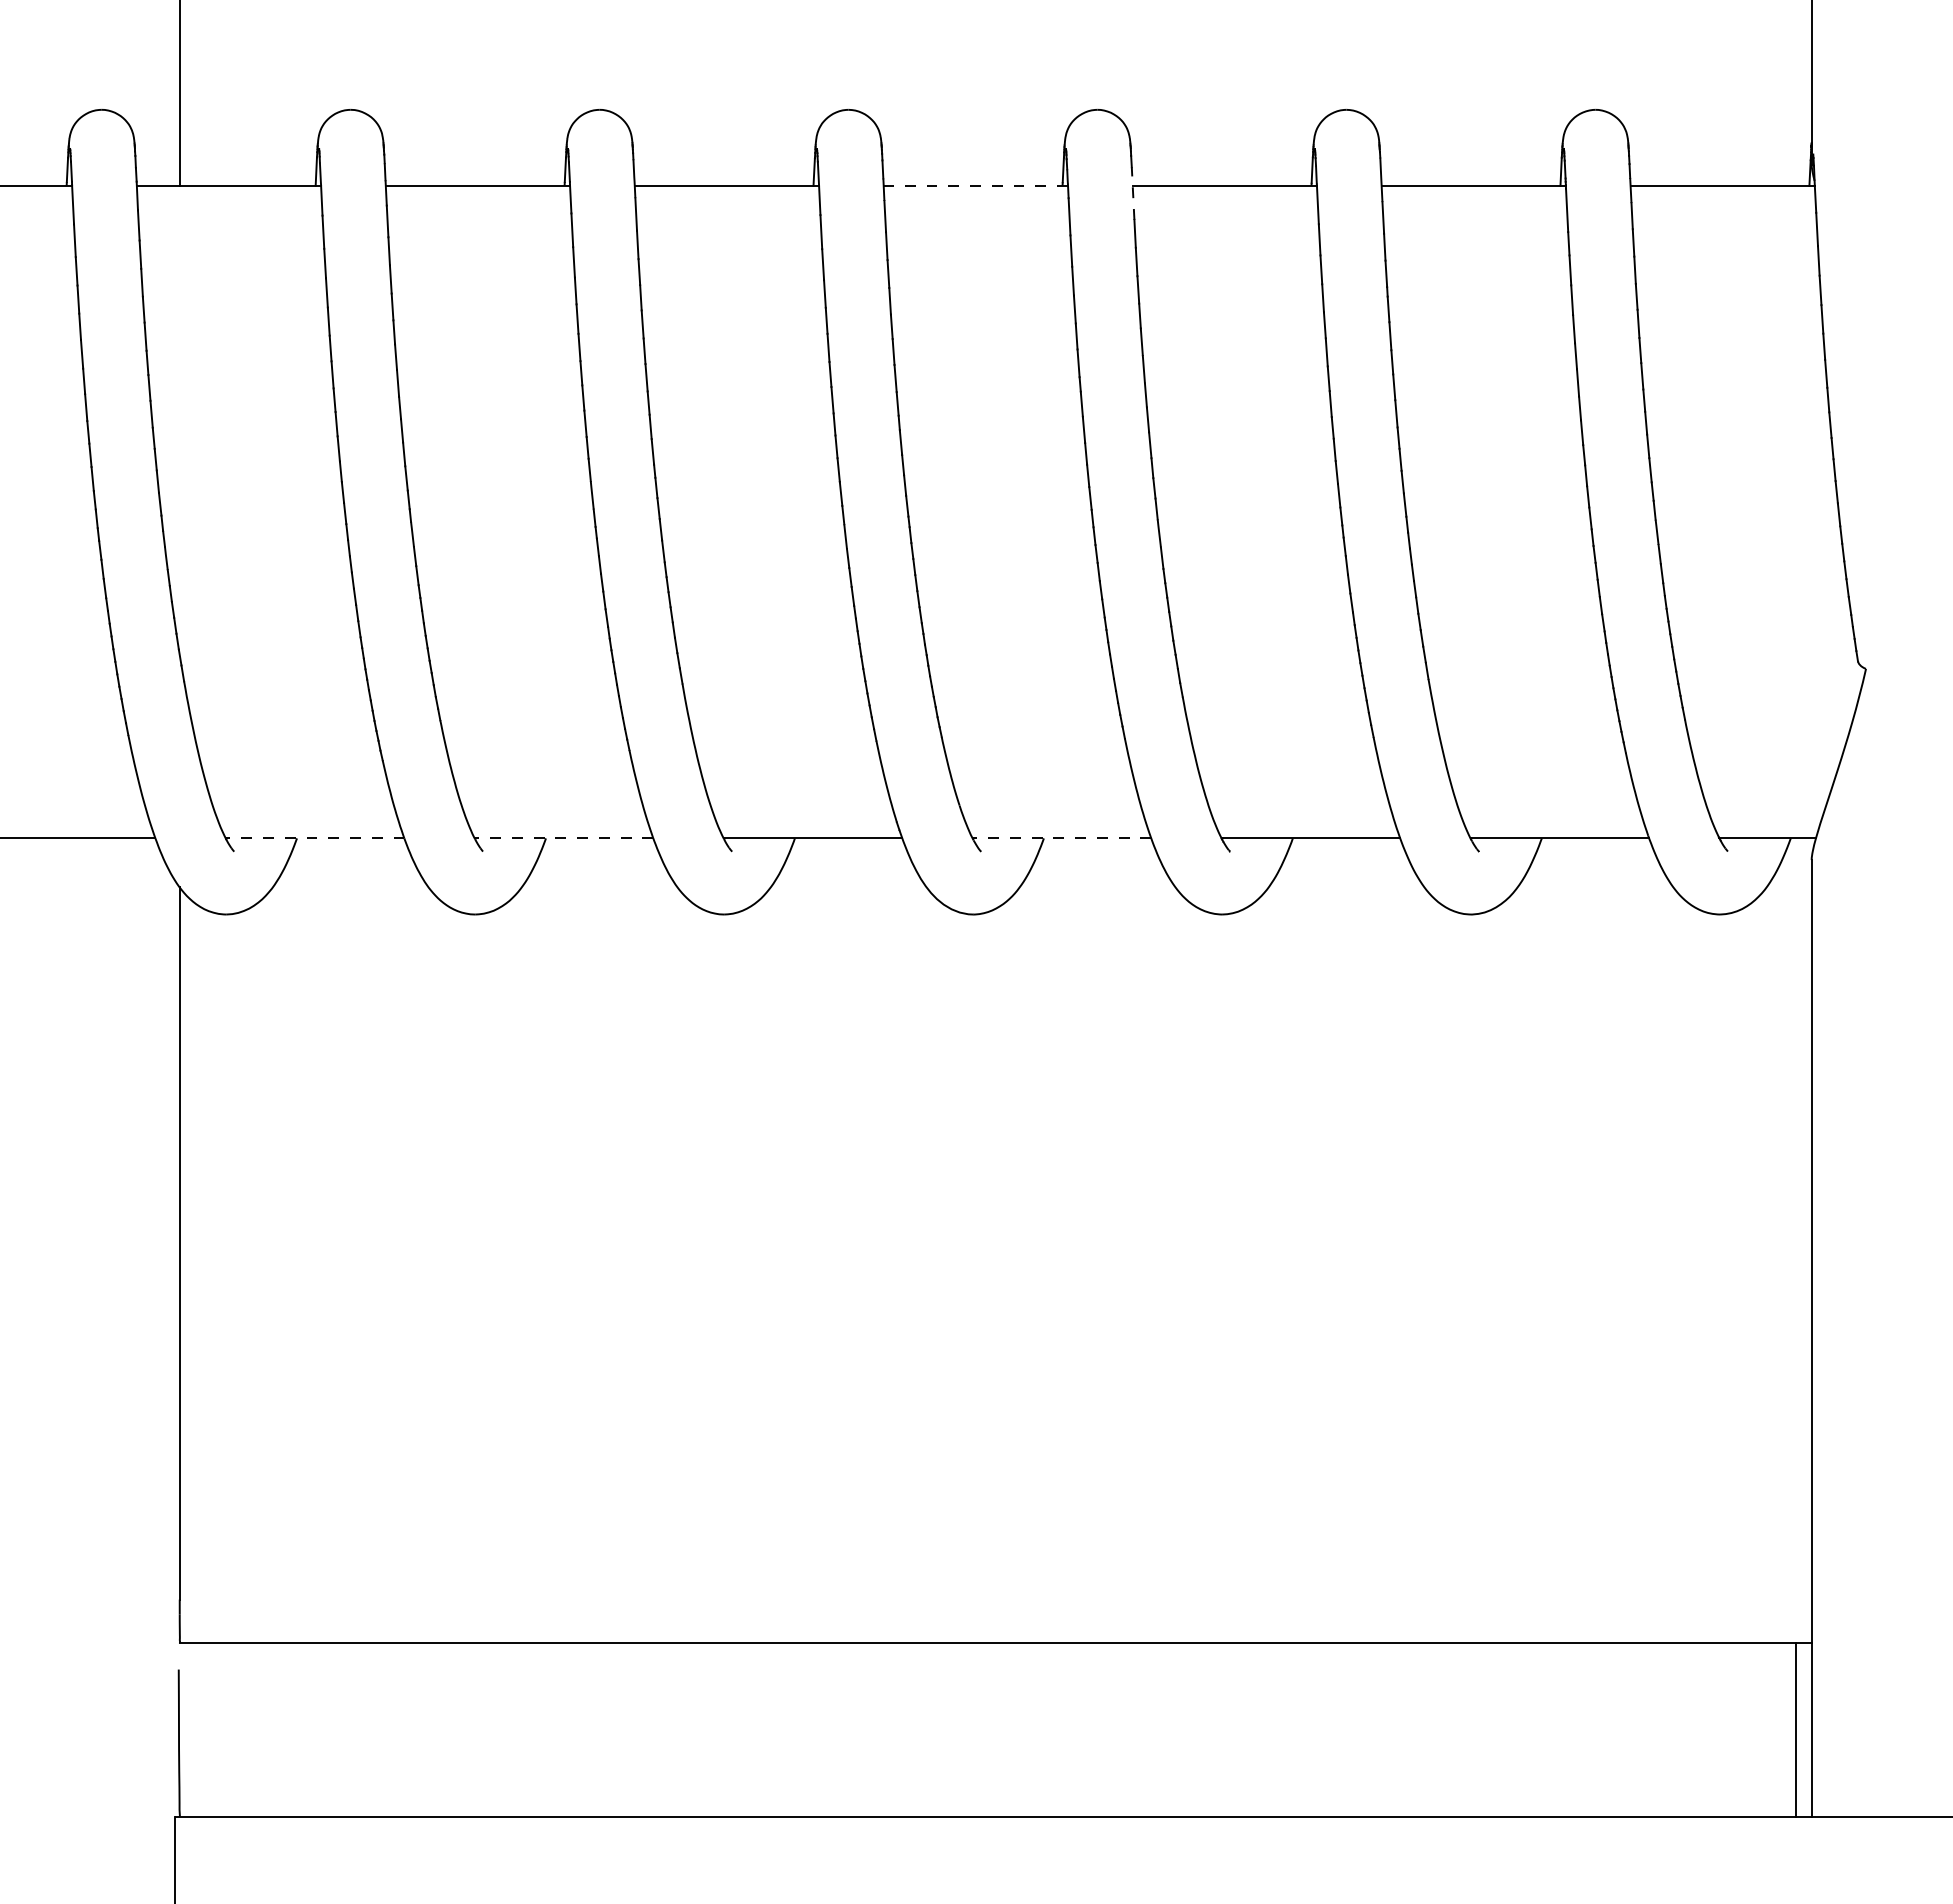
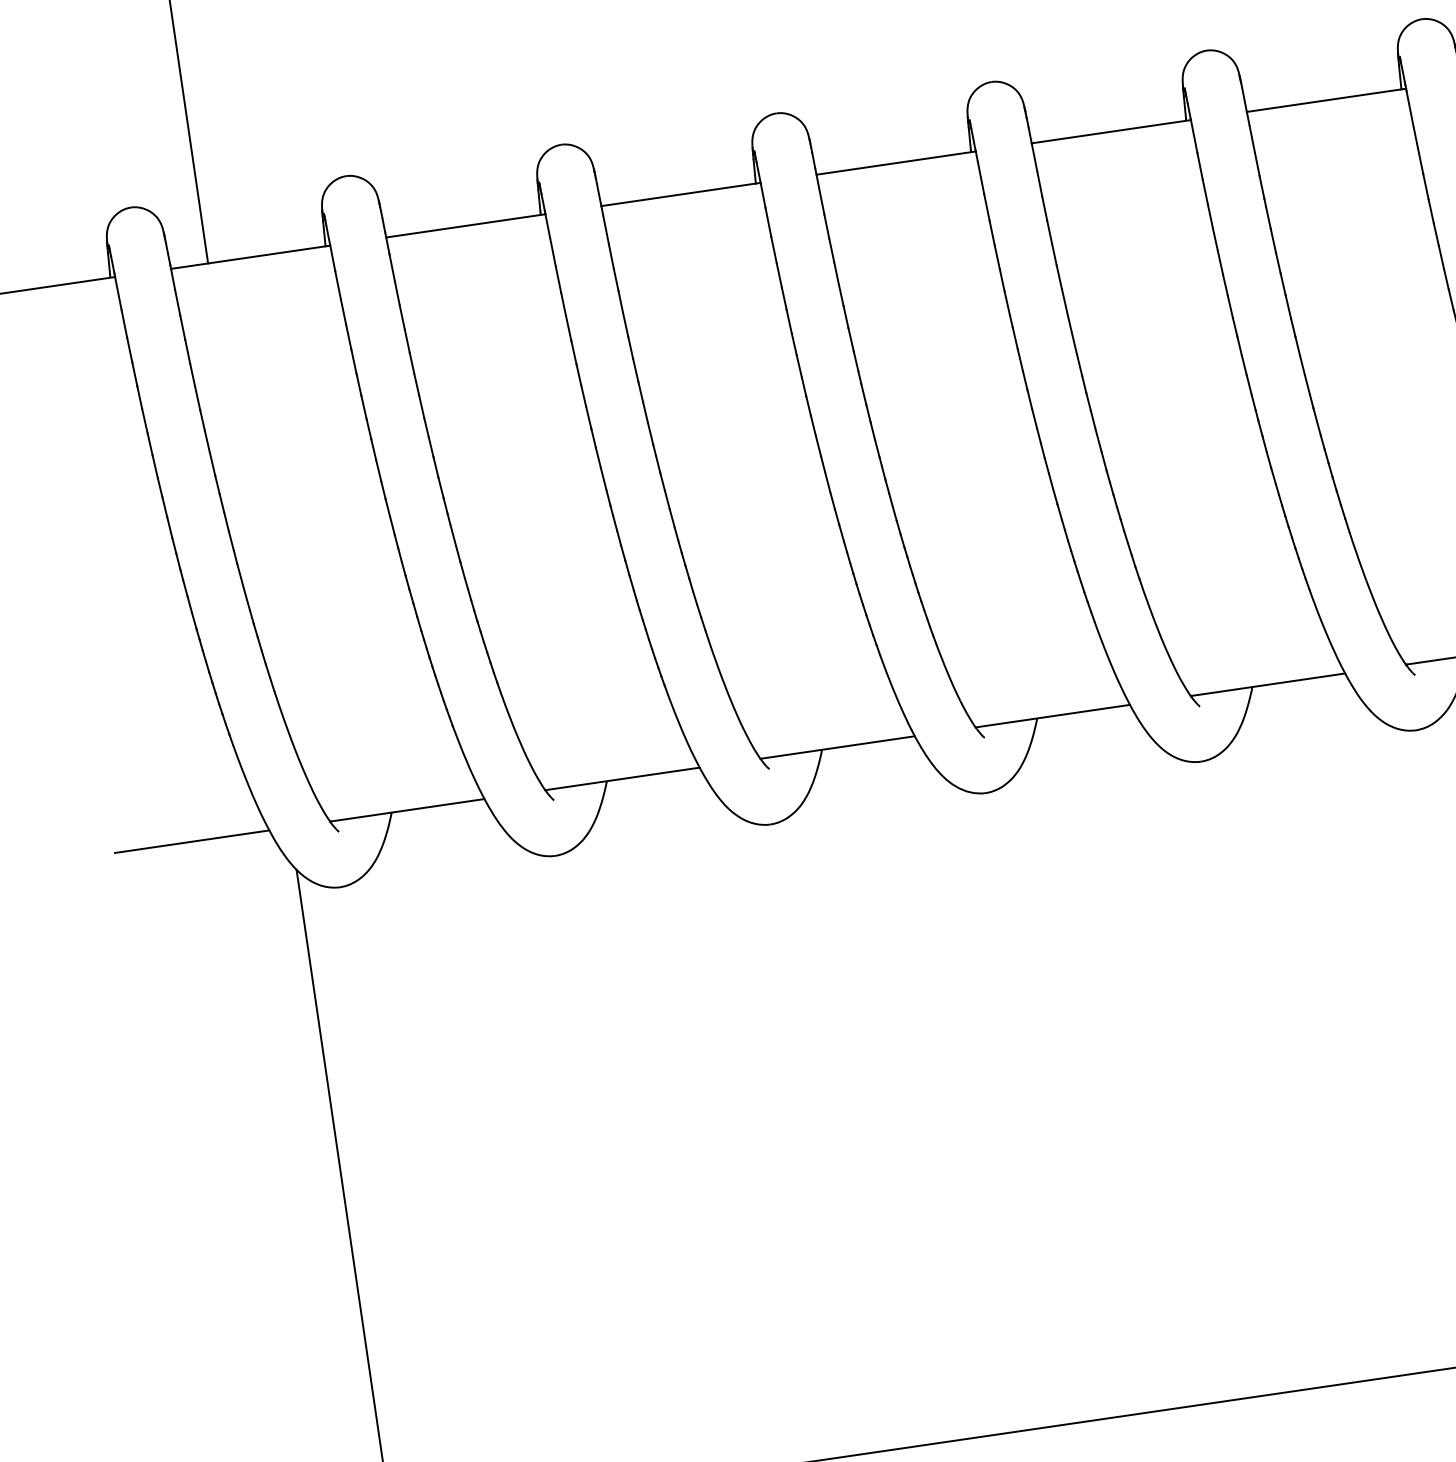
line: (975, 185) -> (895, 162), dashed -> solid
line: (1132, 191) -> (1032, 148), dashed -> solid
line: (314, 838) -> (406, 810), dashed -> solid
line: (563, 838) -> (622, 779), dashed -> solid
line: (1061, 838) -> (1052, 716), dashed -> solid

